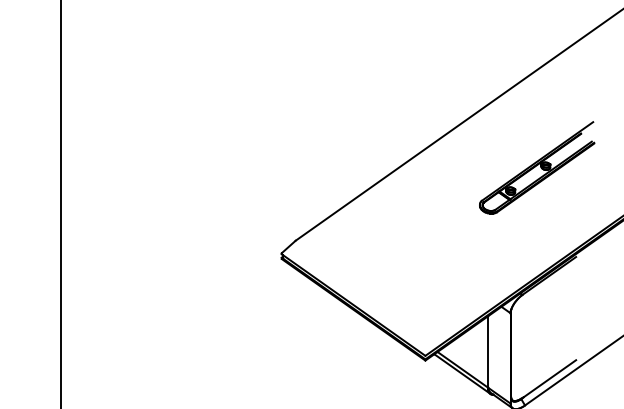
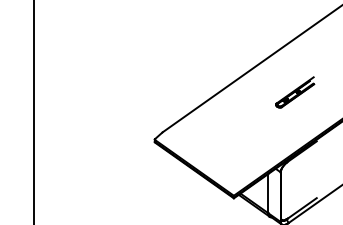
part: (535, 168) -> (294, 92), size x0.6

